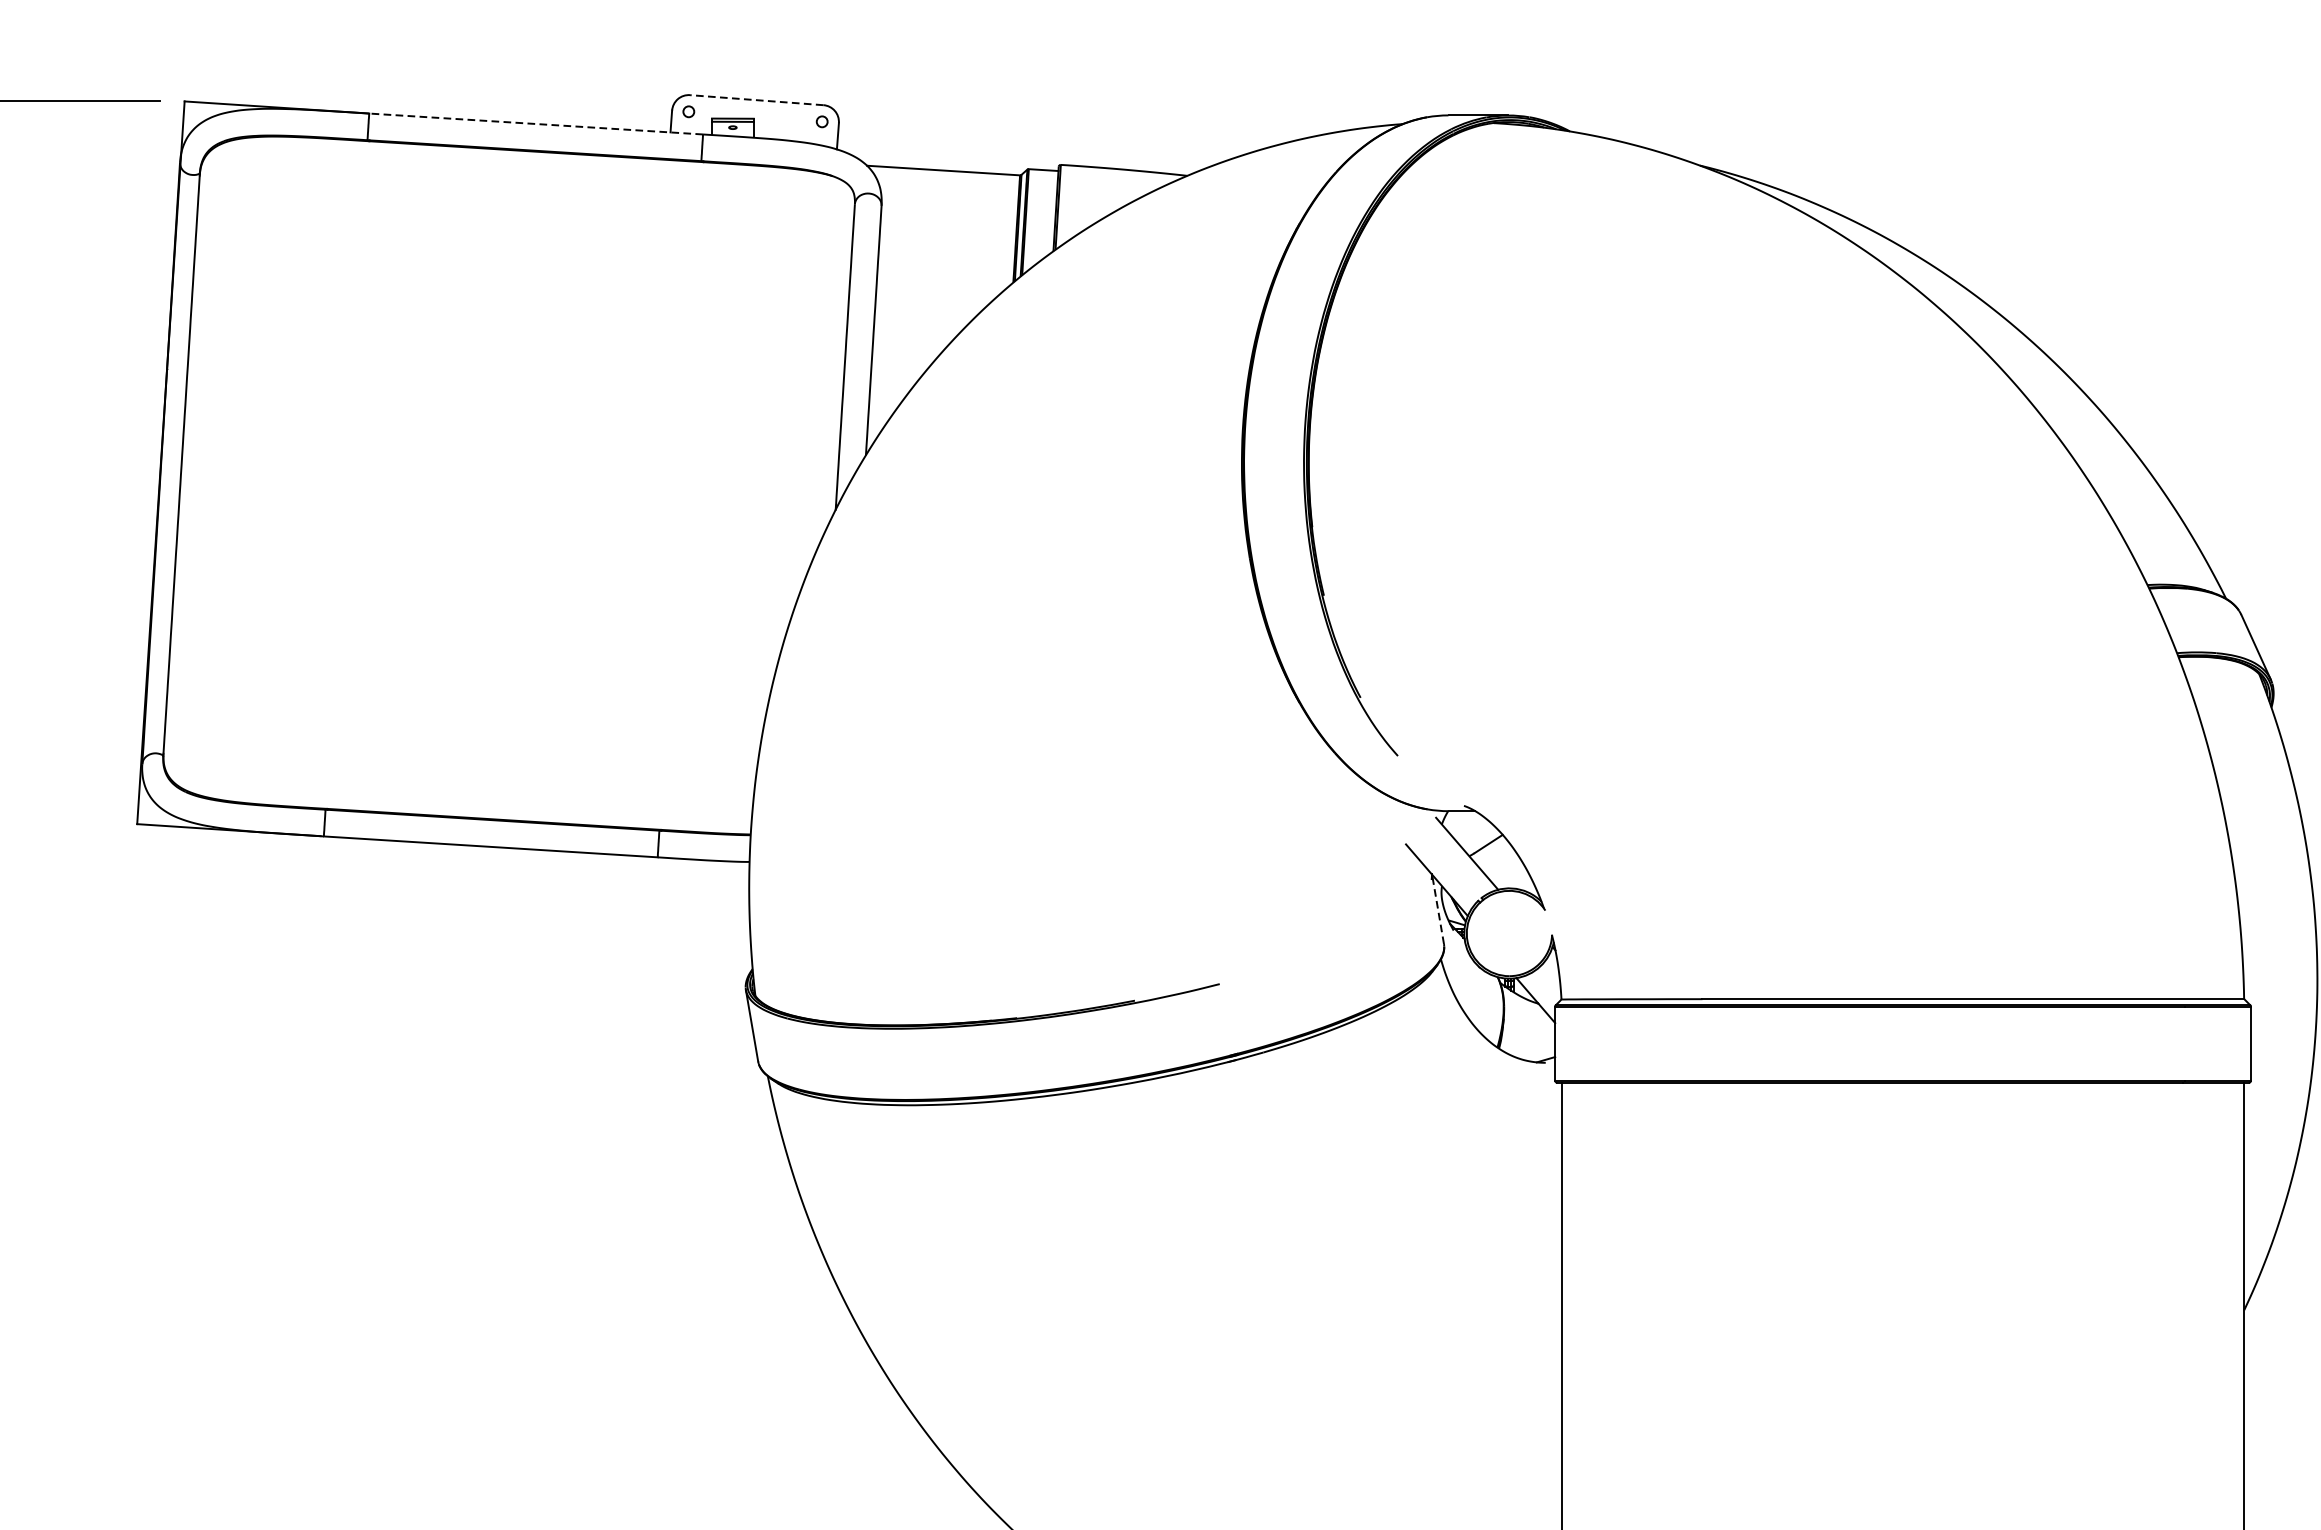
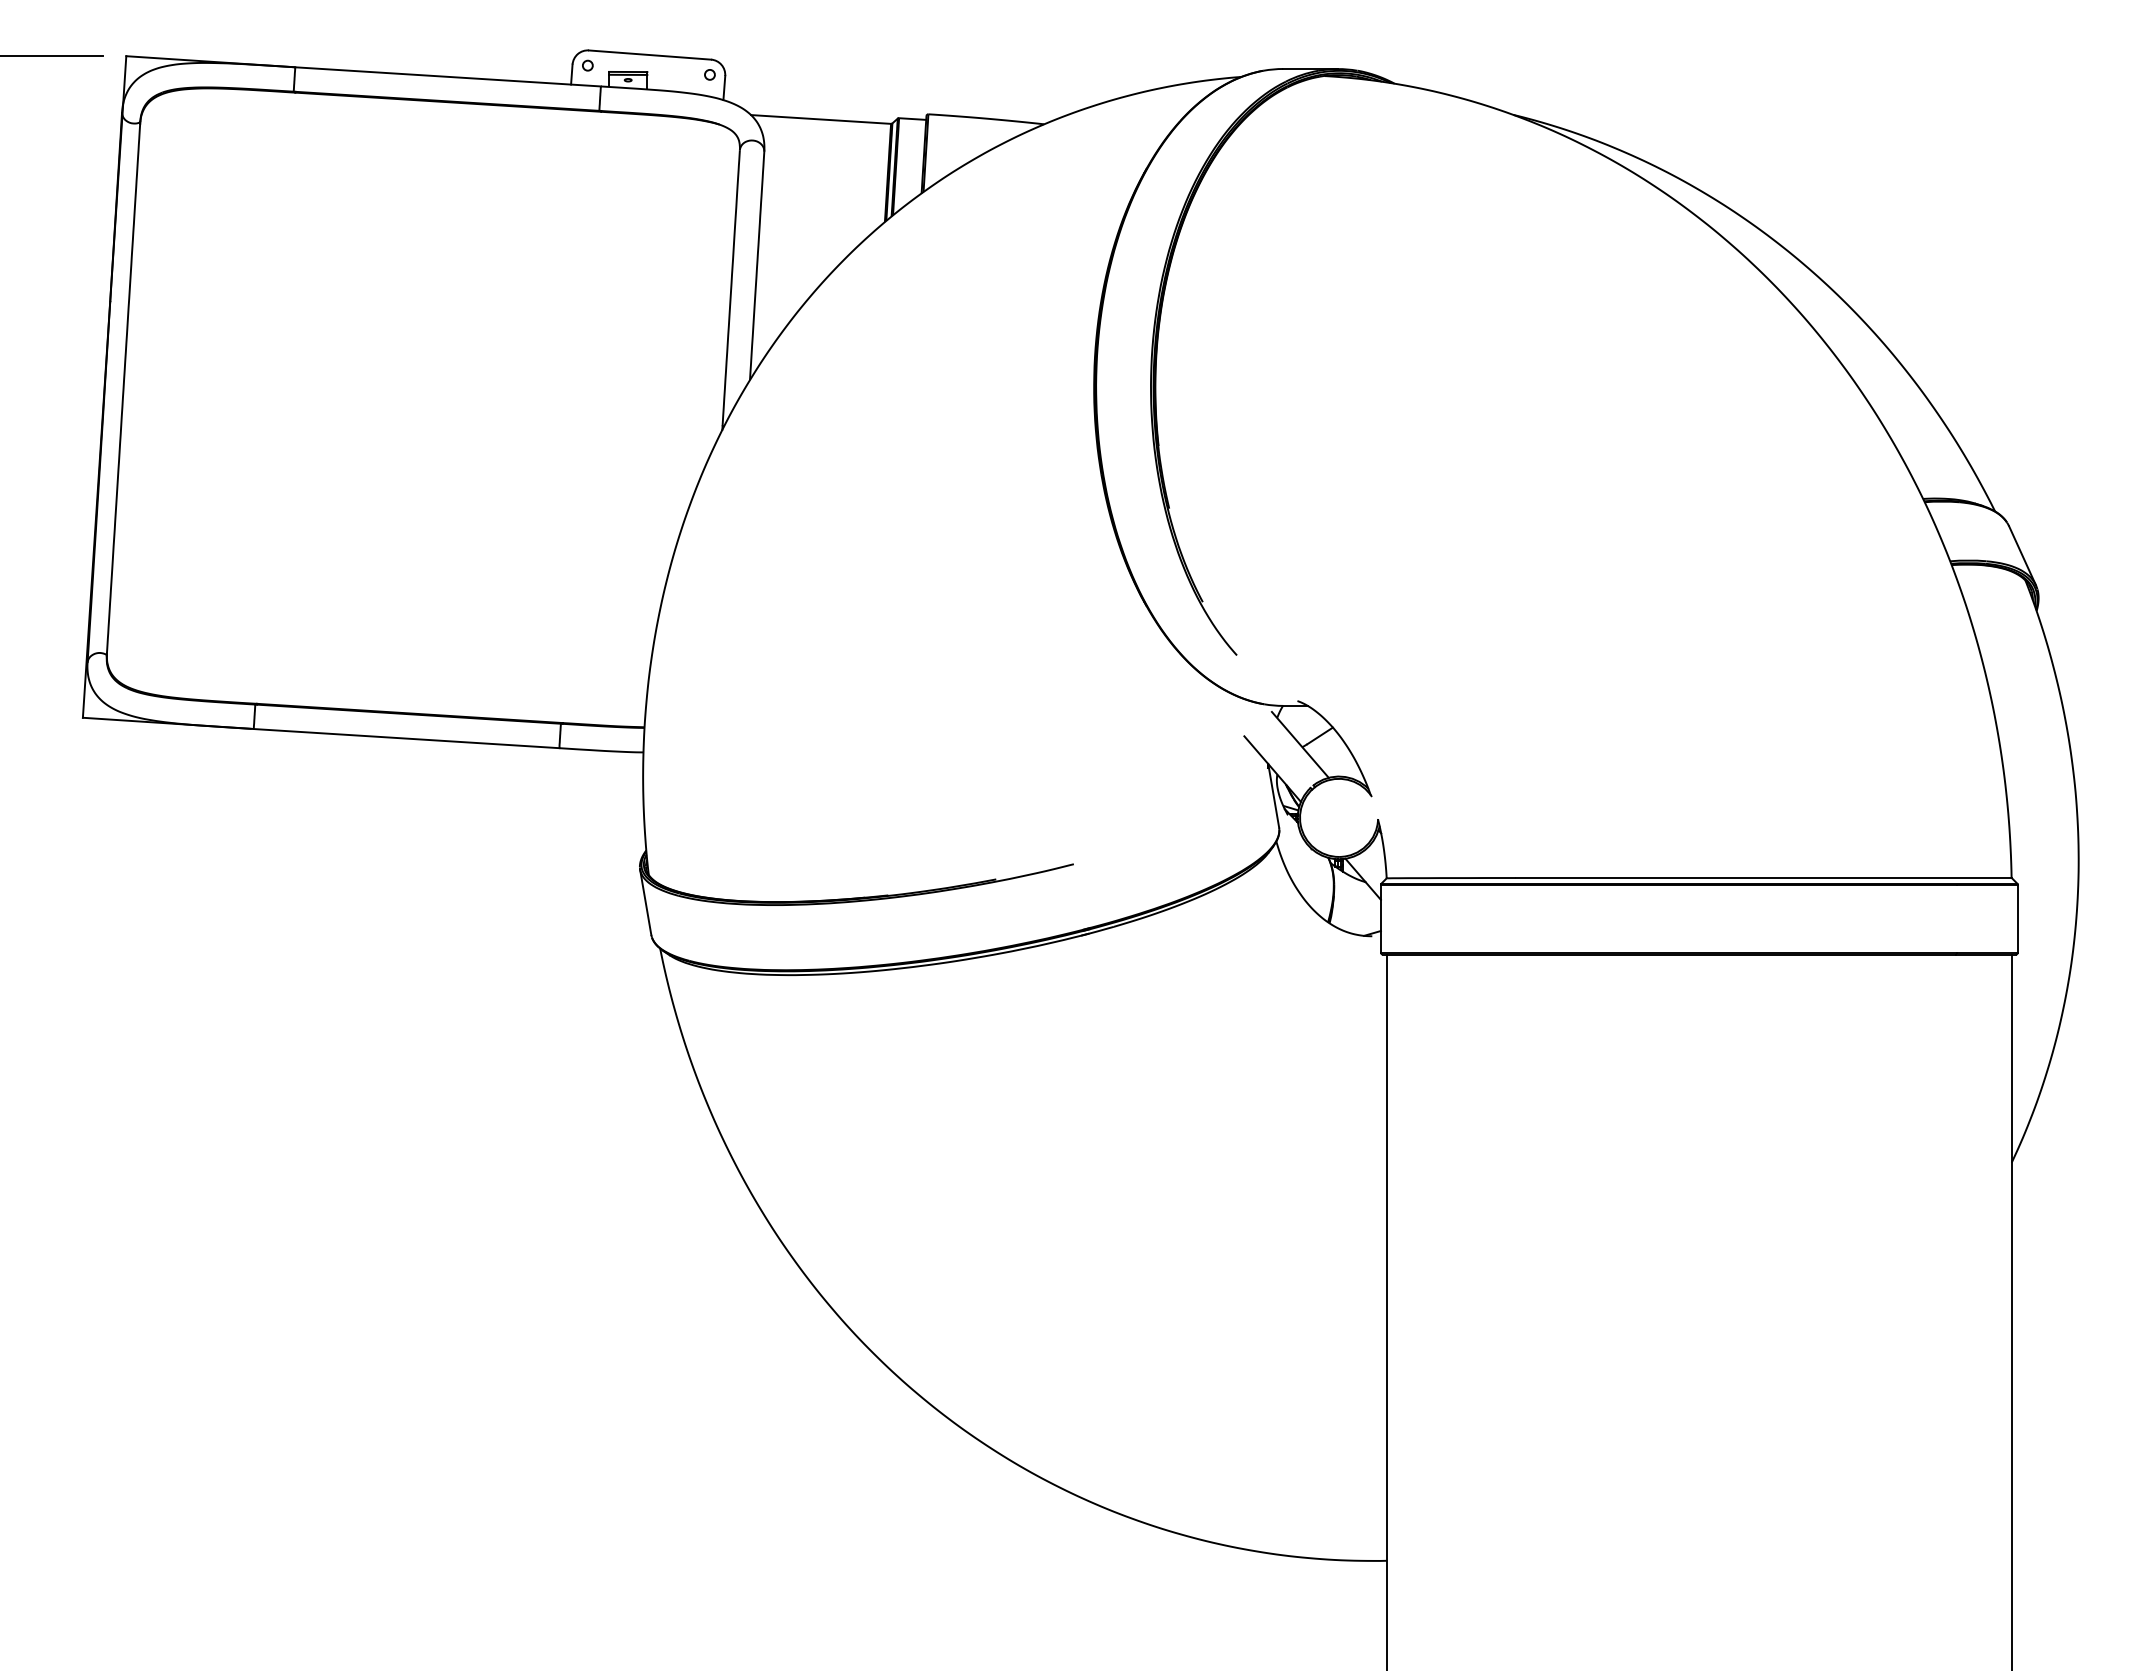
line: (756, 100) -> (649, 55), dashed -> solid
line: (535, 123) -> (447, 76), dashed -> solid
line: (1437, 909) -> (1273, 795), dashed -> solid

